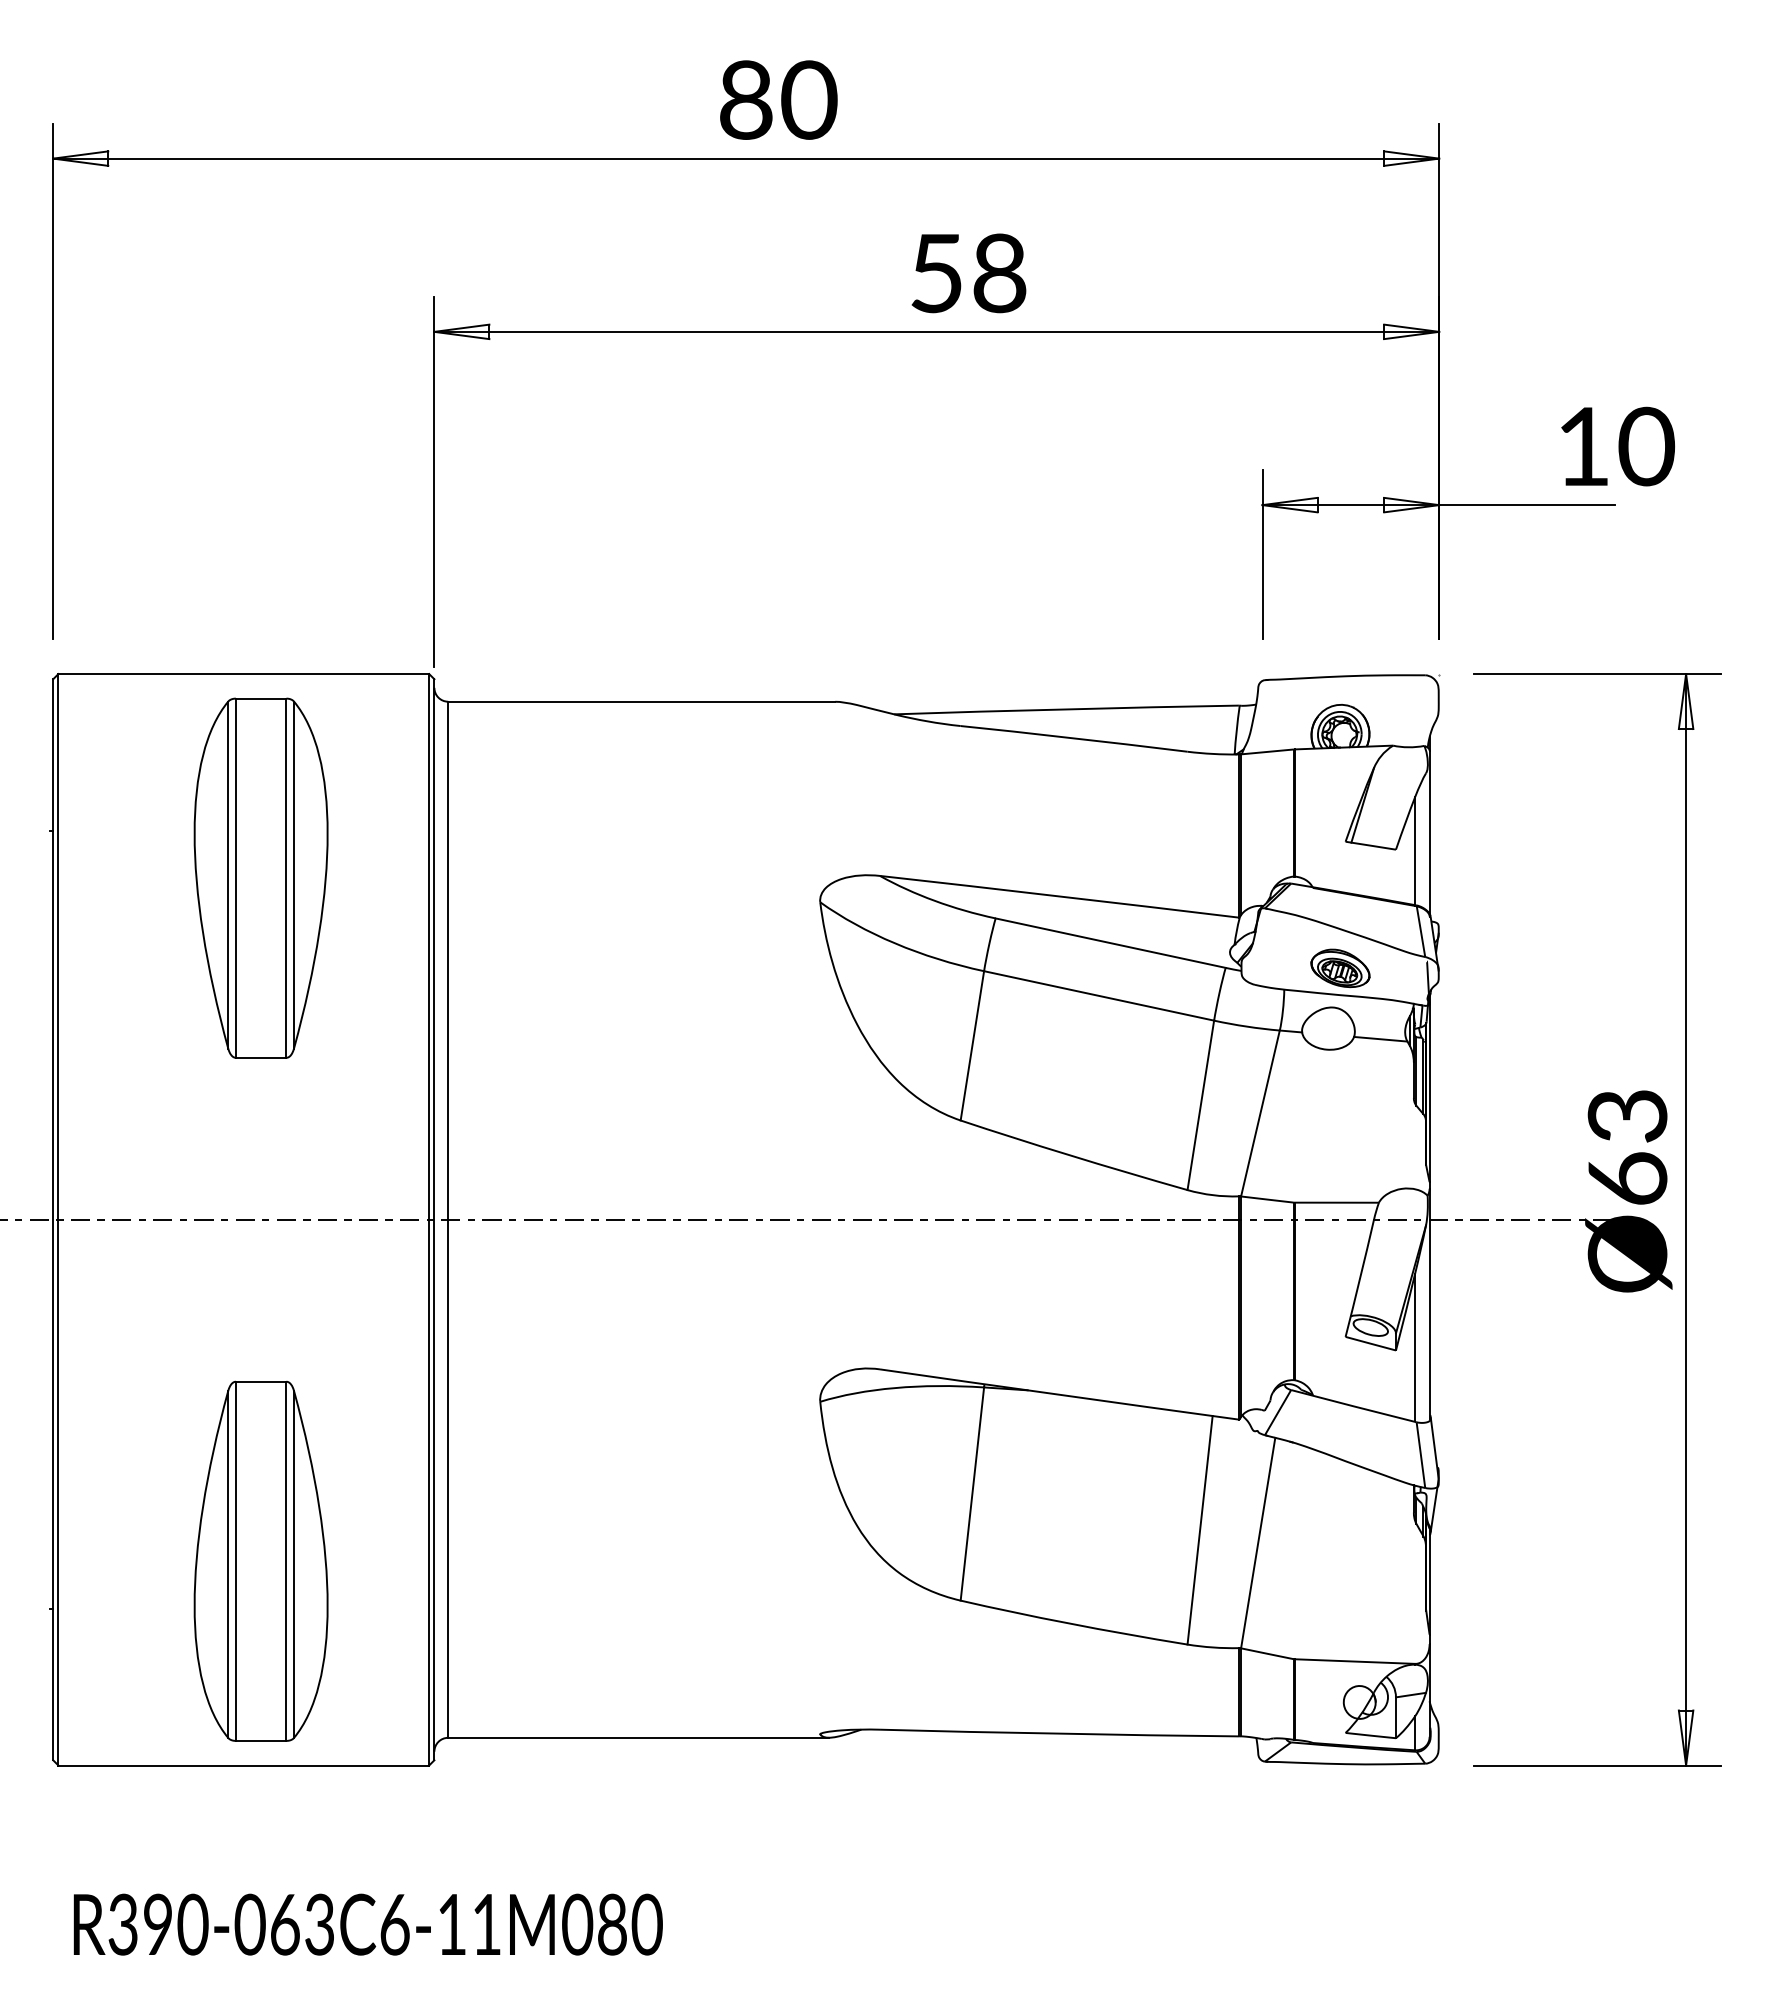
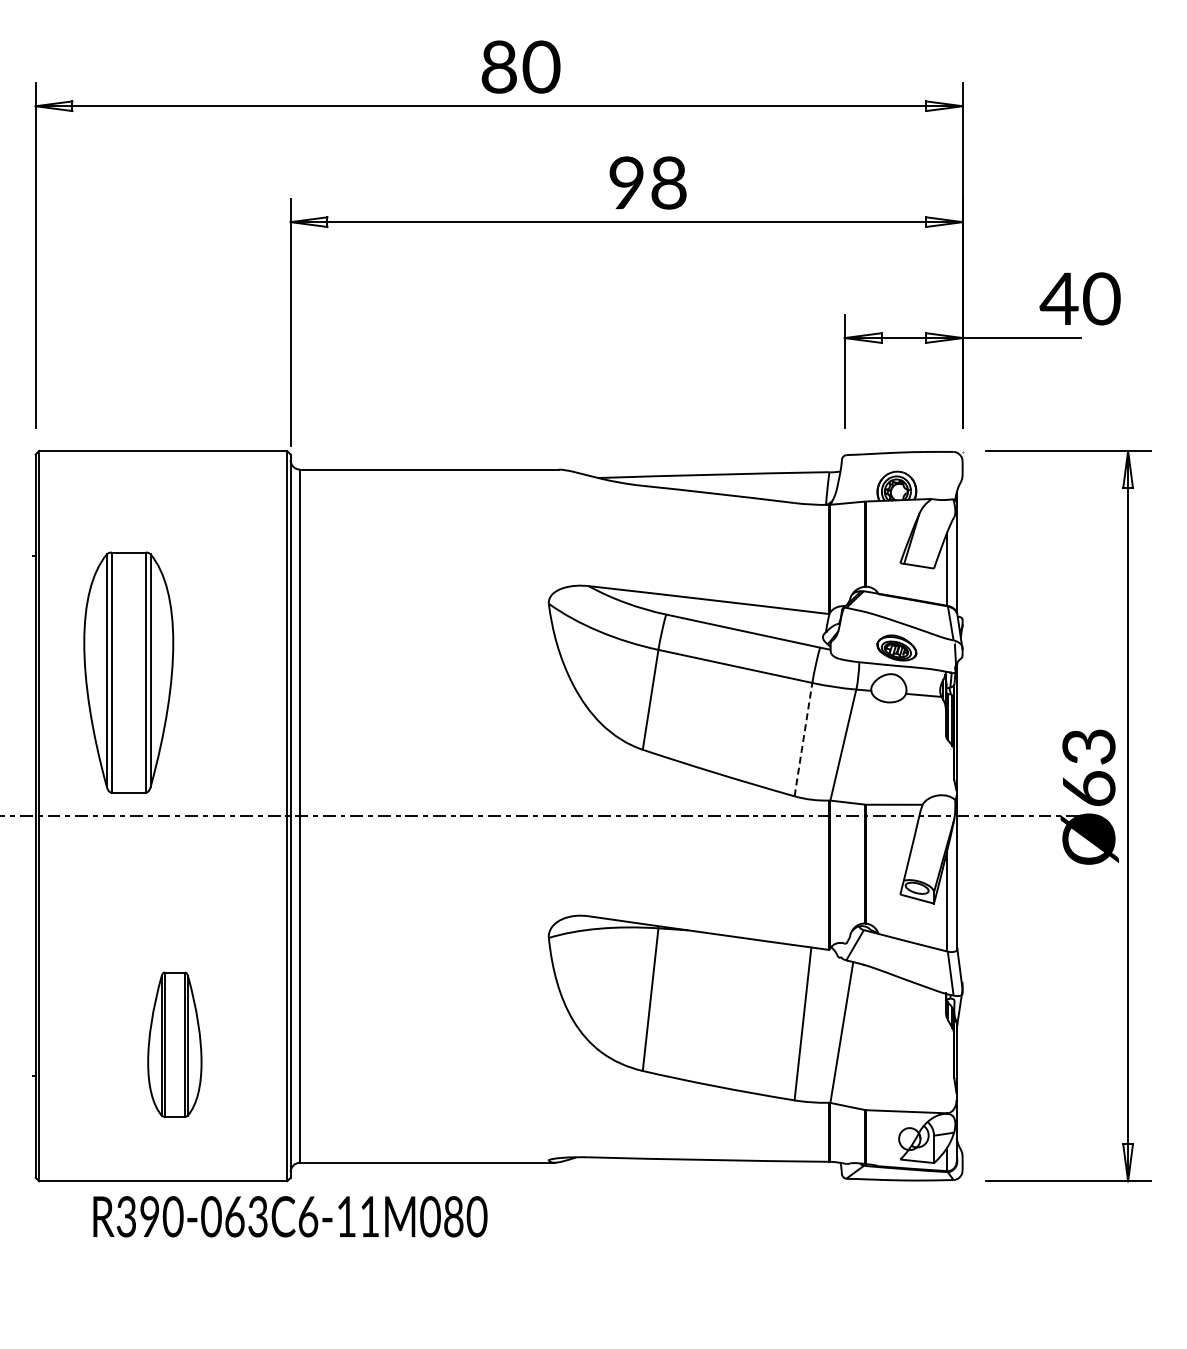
text: (936, 272) -> (626, 182), 58 -> 98
text: (1582, 445) -> (1058, 298), 10 -> 40
part: (260, 877) -> (128, 672), moved
line: (1200, 1105) -> (803, 739), solid -> dashed
part: (260, 1561) -> (174, 1044), size x0.6
text: (368, 1924) -> (290, 1216), moved

